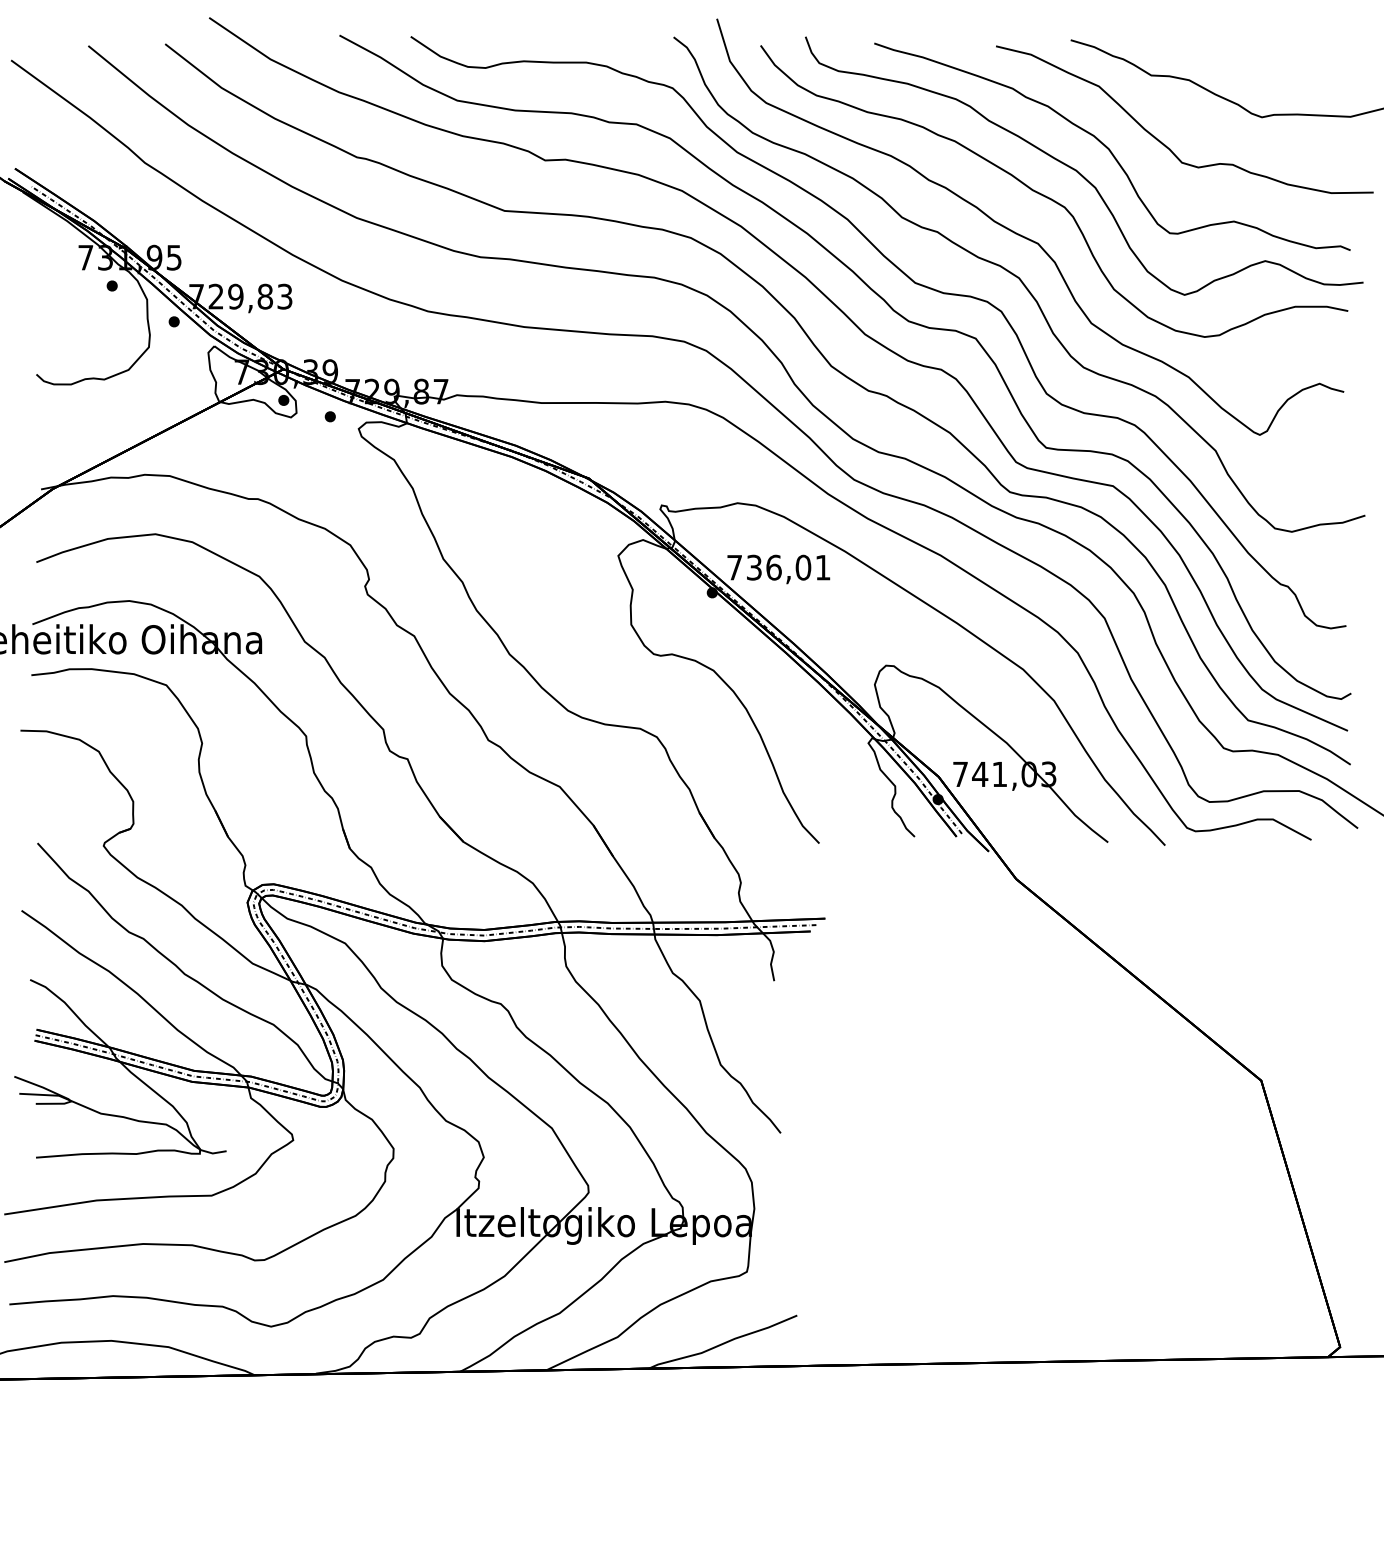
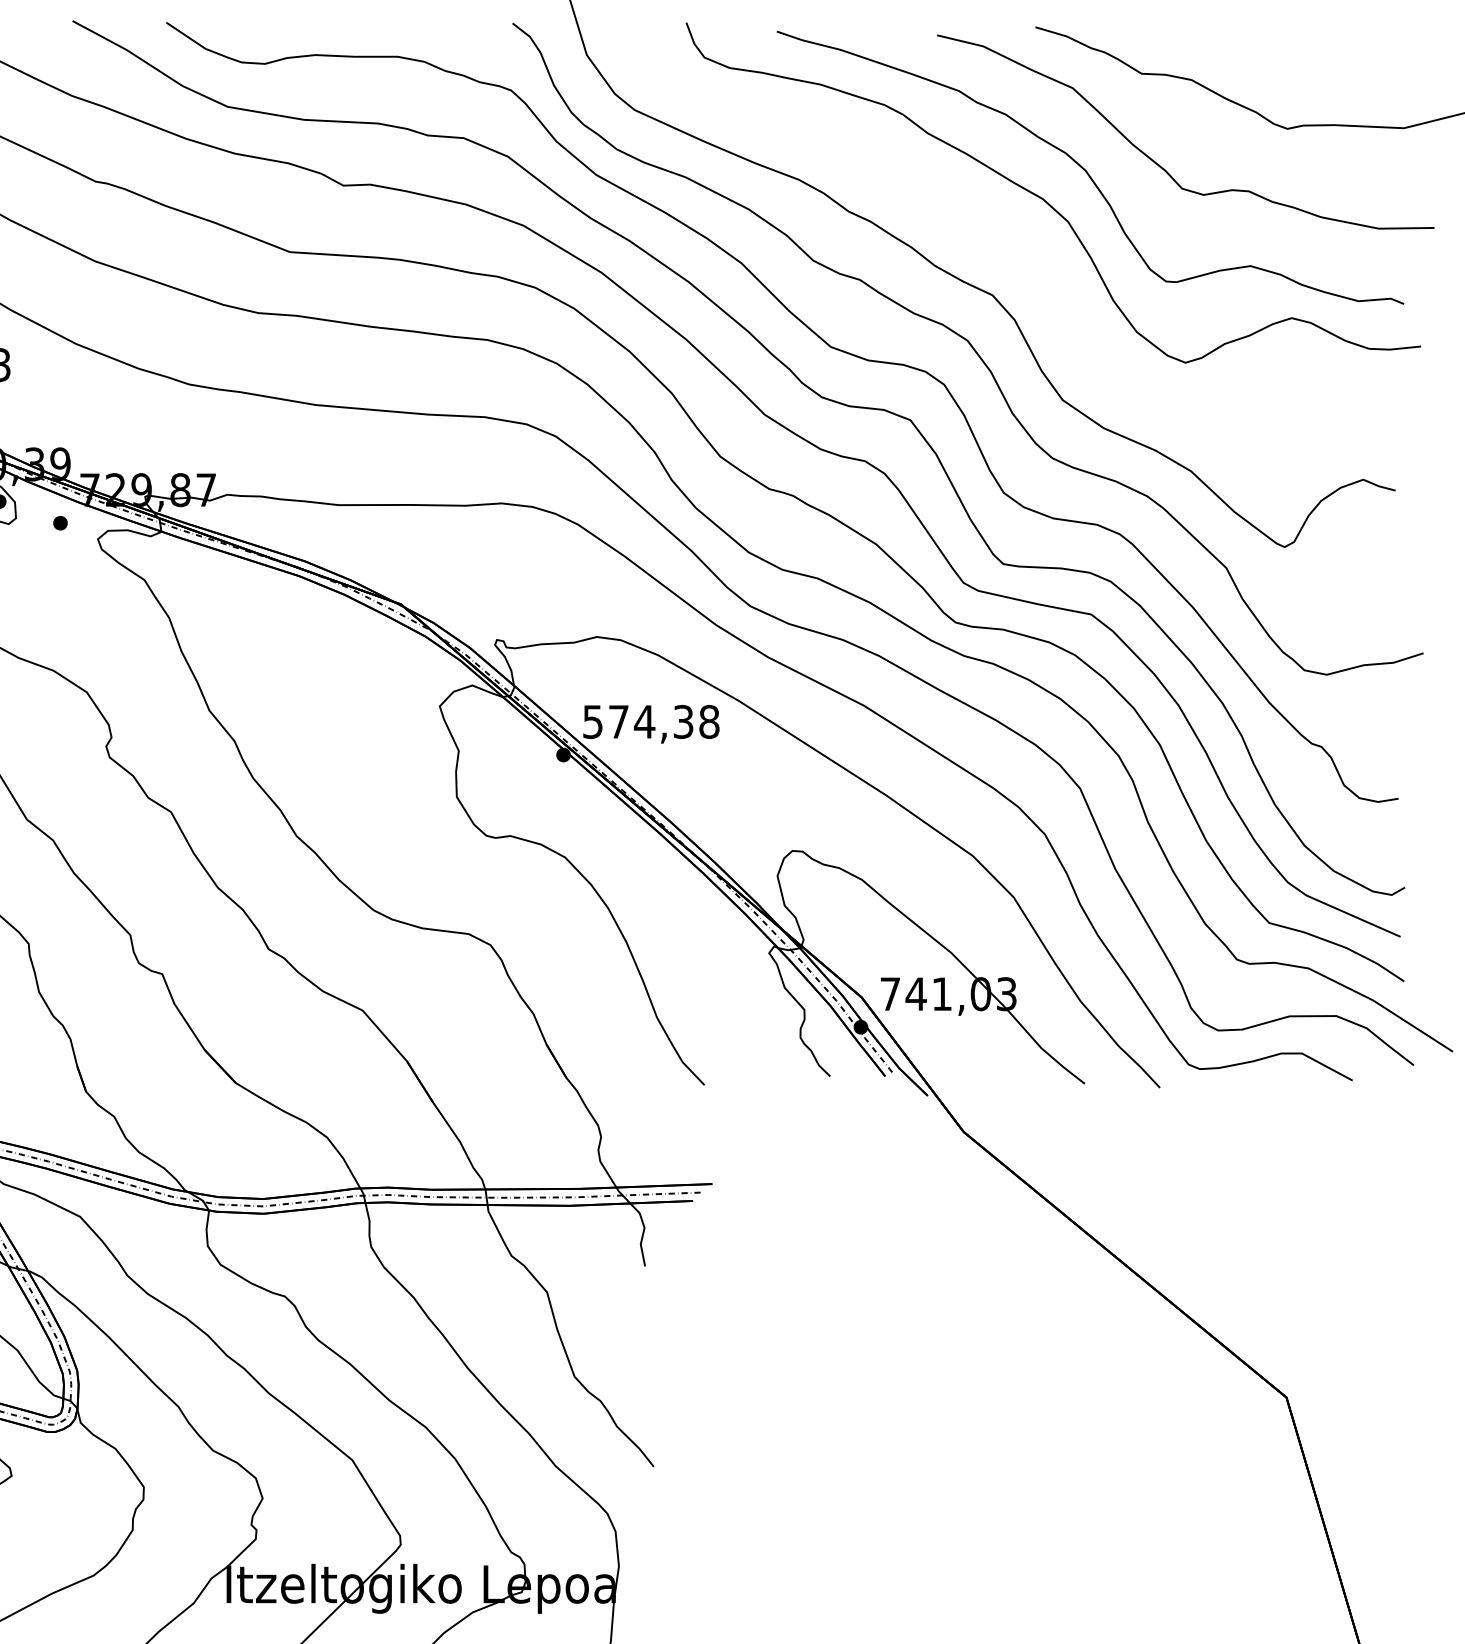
curve: (1051, 198) -> (1010, 235), removed
text: (778, 567) -> (650, 721), 736,01 -> 574,38

